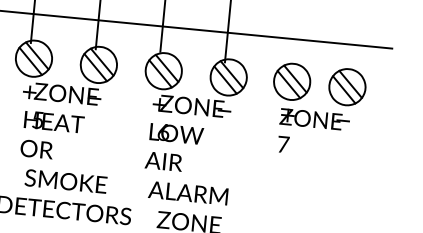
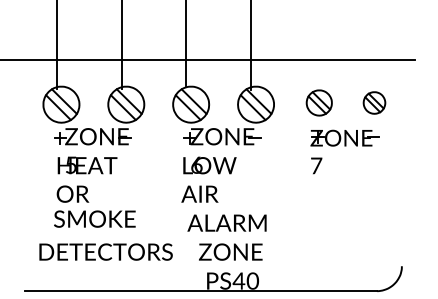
part: (292, 81) -> (319, 102), size x0.7
part: (347, 86) -> (374, 102), size x0.6
text: (65, 180) -> (94, 218), moved

